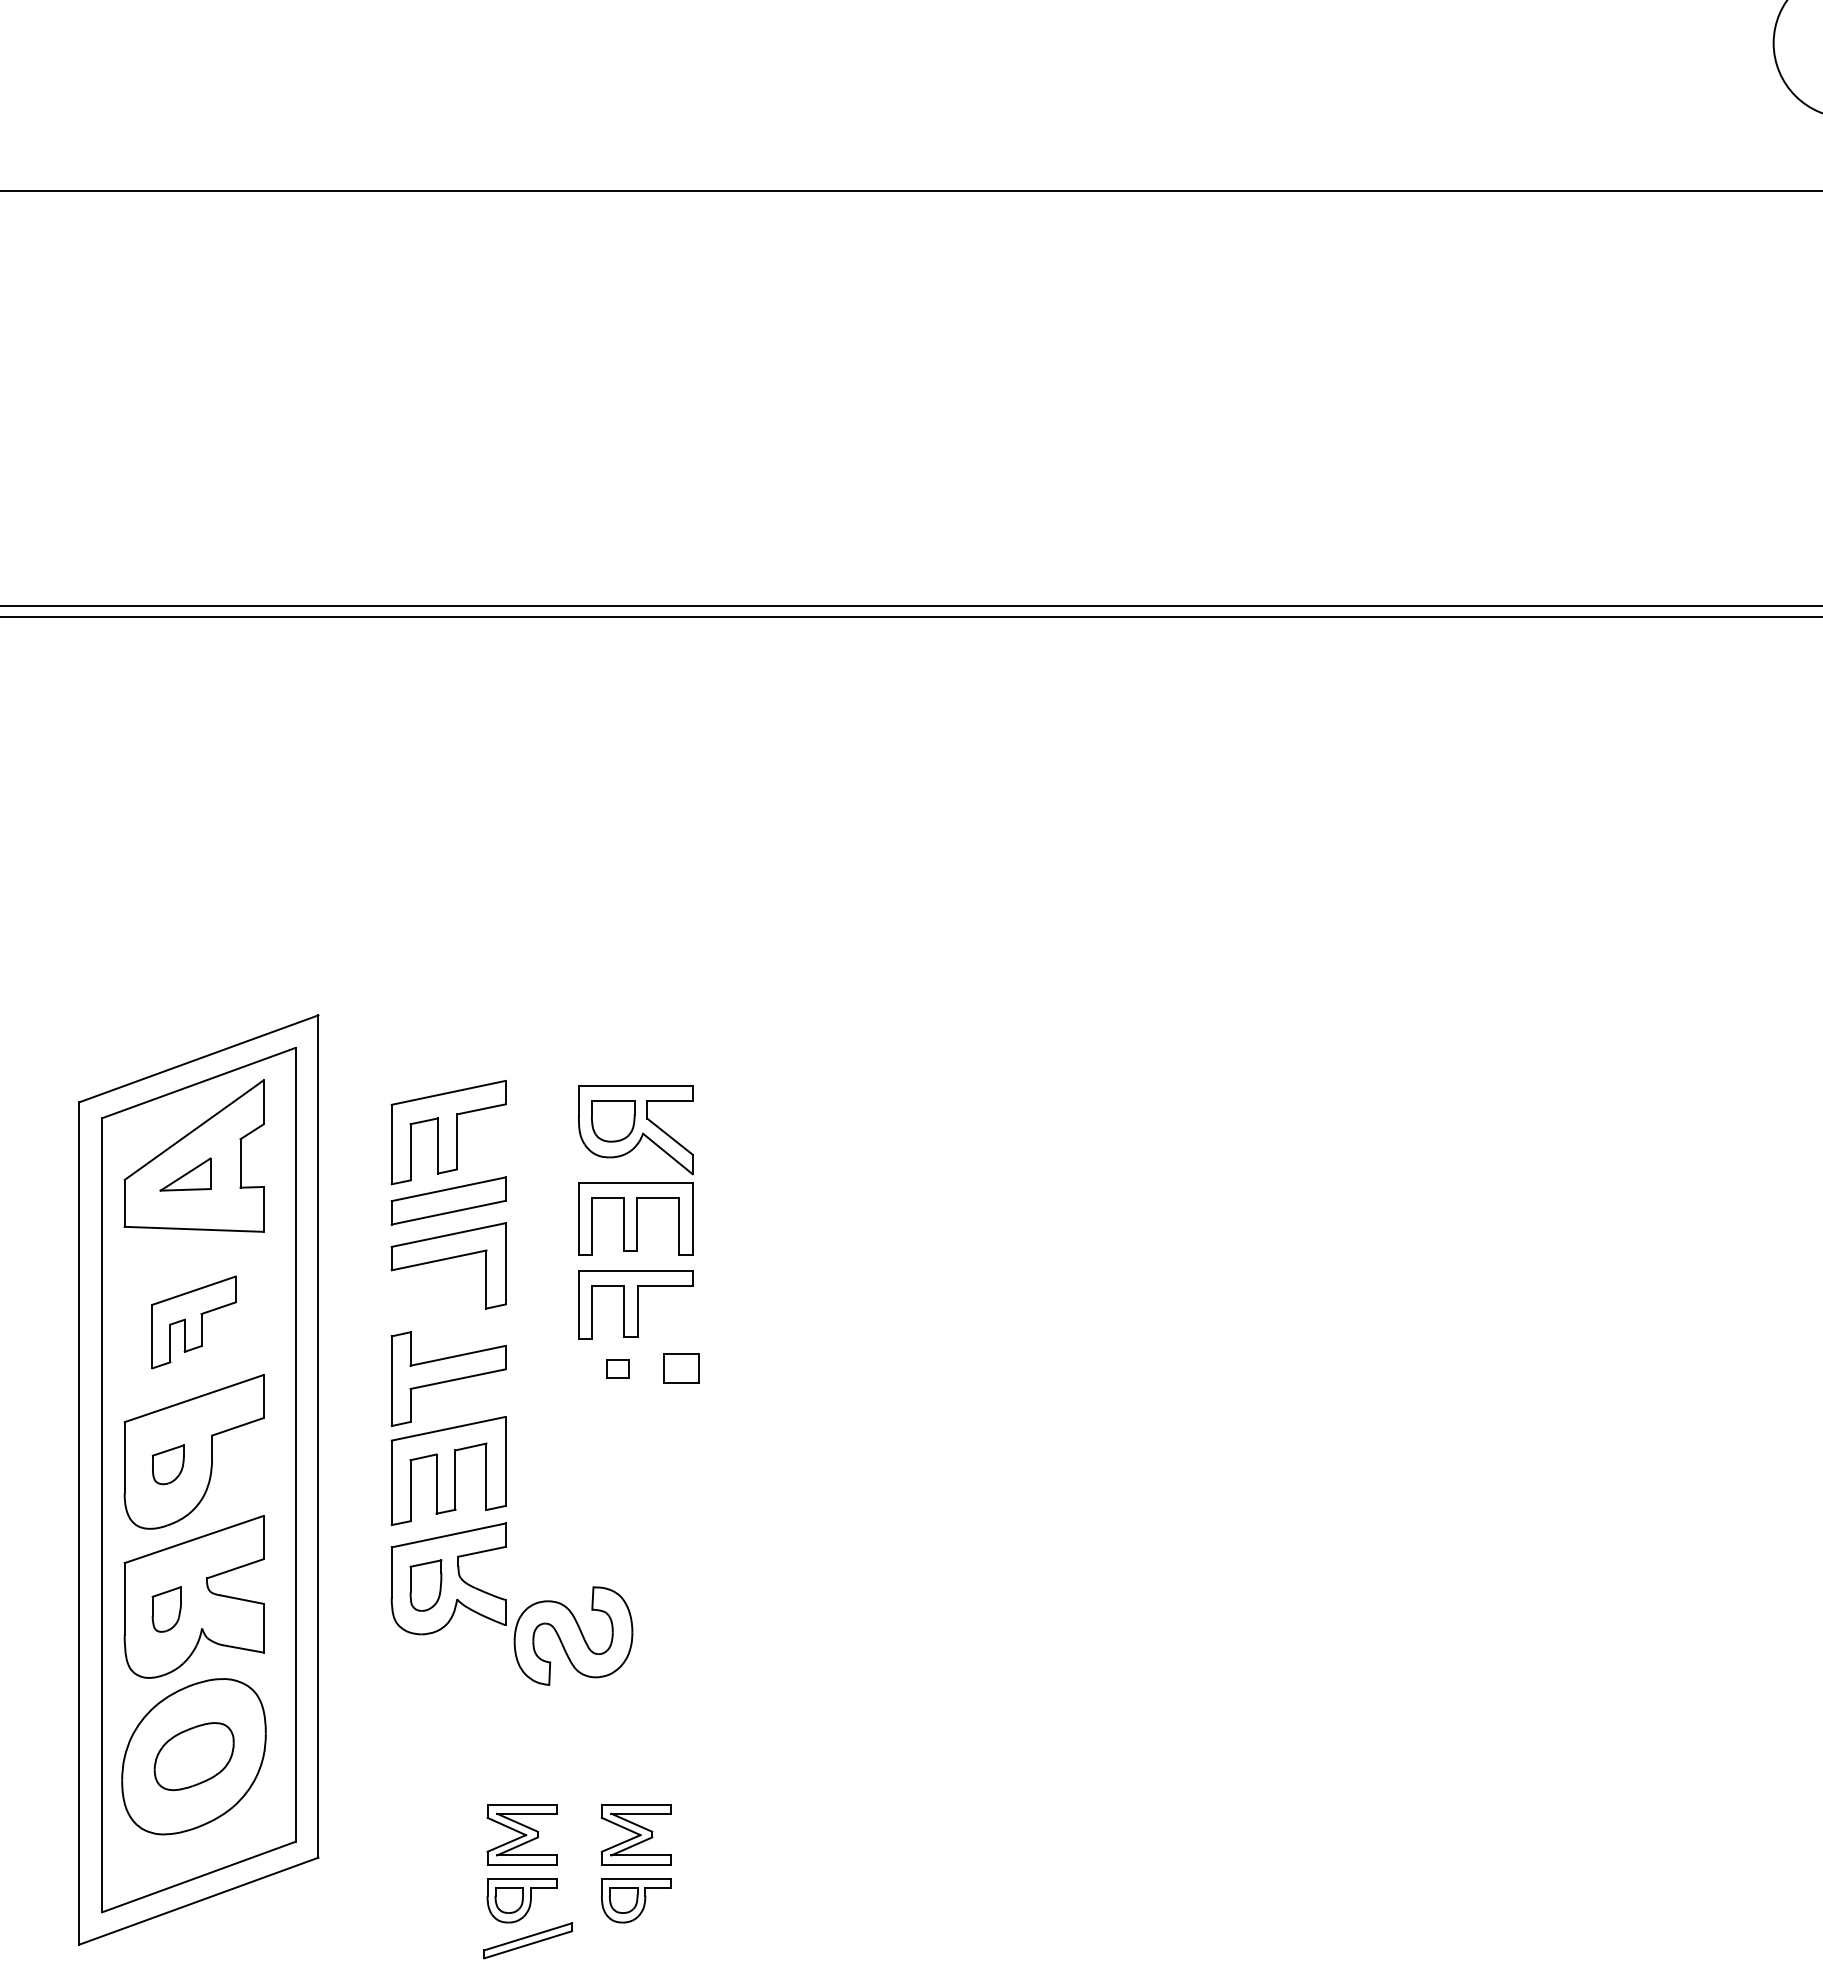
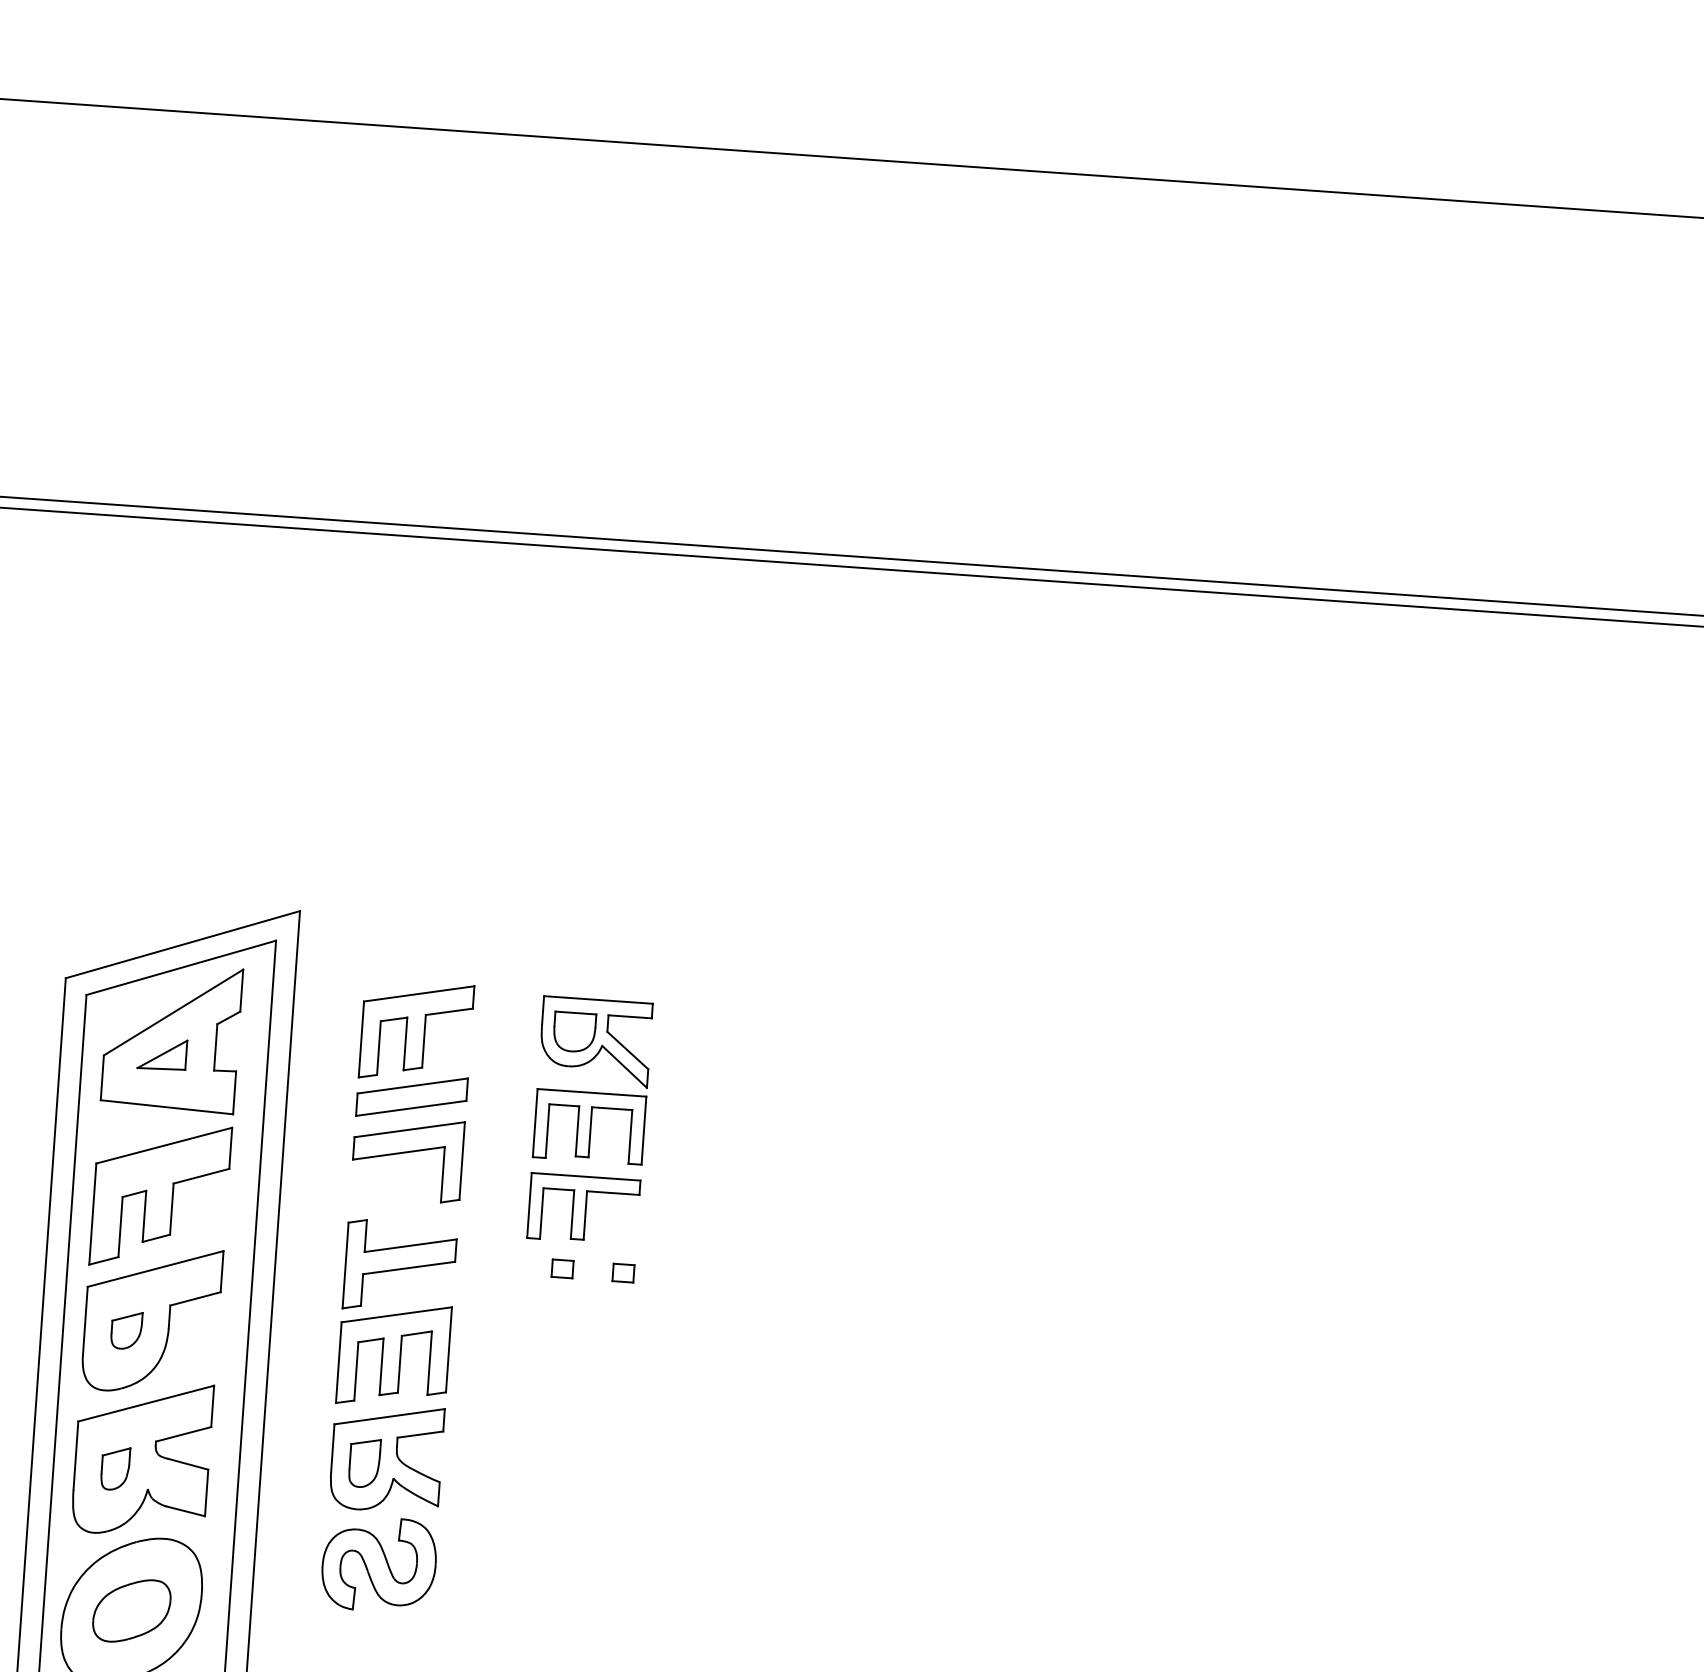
part: (193, 1322) -> (160, 1196), size x1.67
part: (681, 1368) -> (623, 1272), size x0.62
part: (573, 1635) -> (379, 1563), moved

